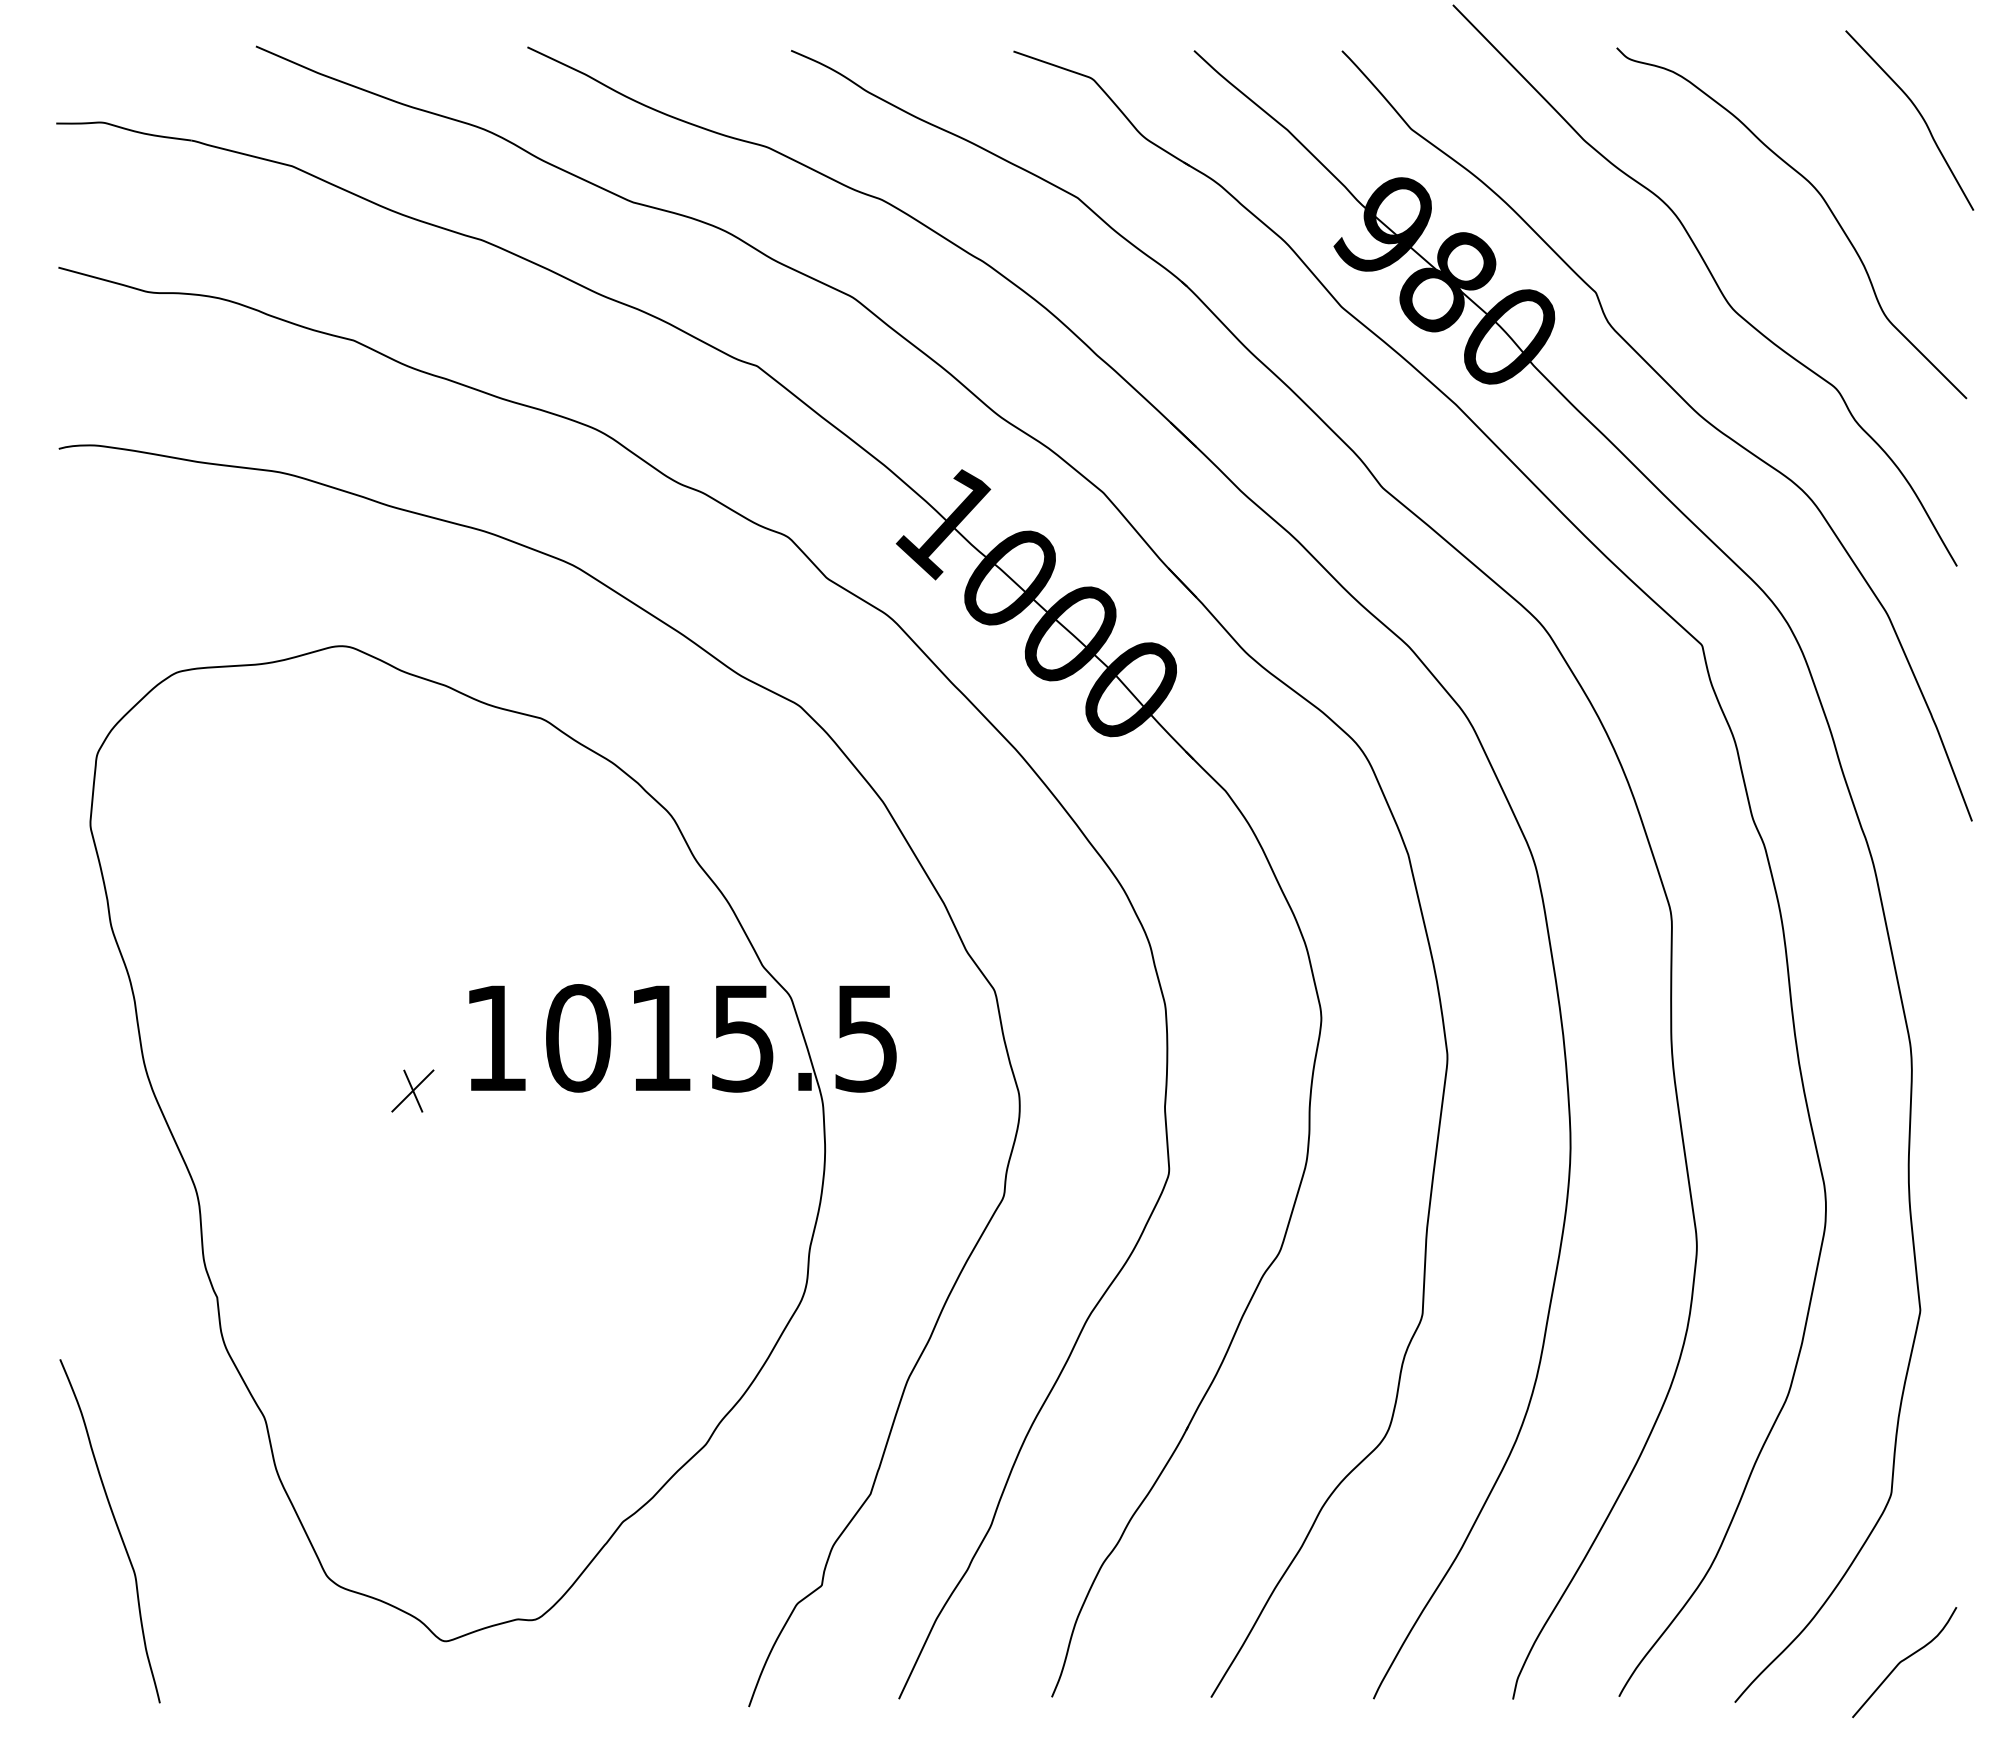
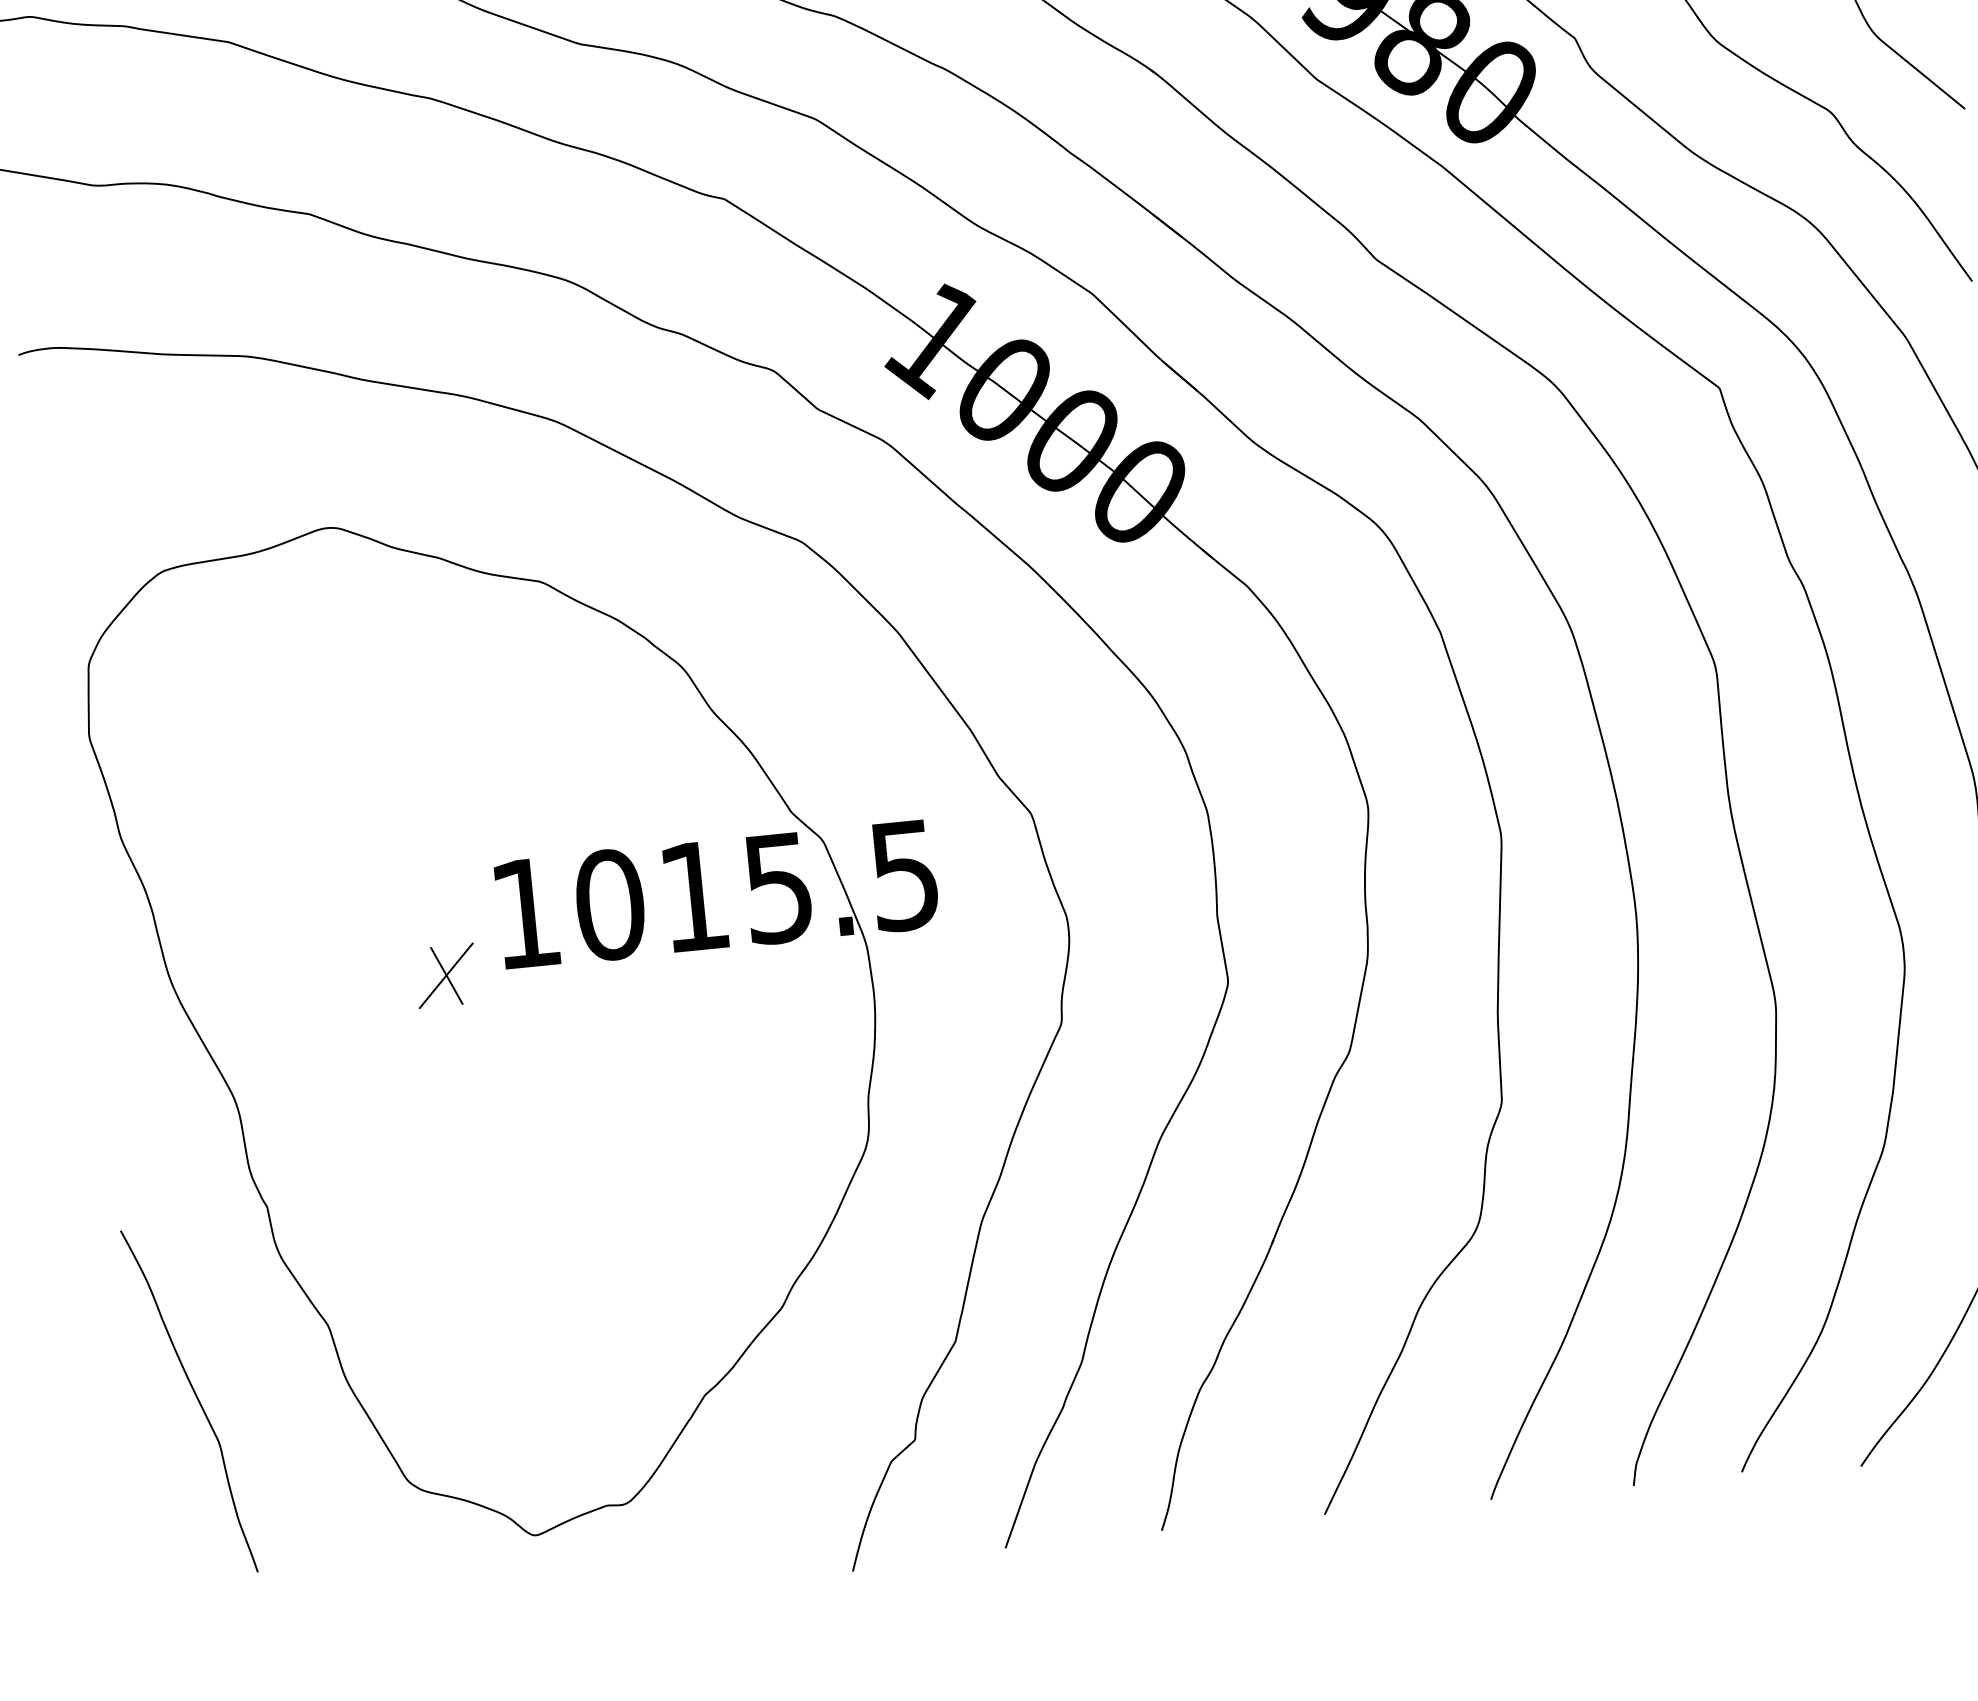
part: (412, 1090) -> (445, 975), size x1.4
curve: (116, 1527) -> (195, 1397), moved

